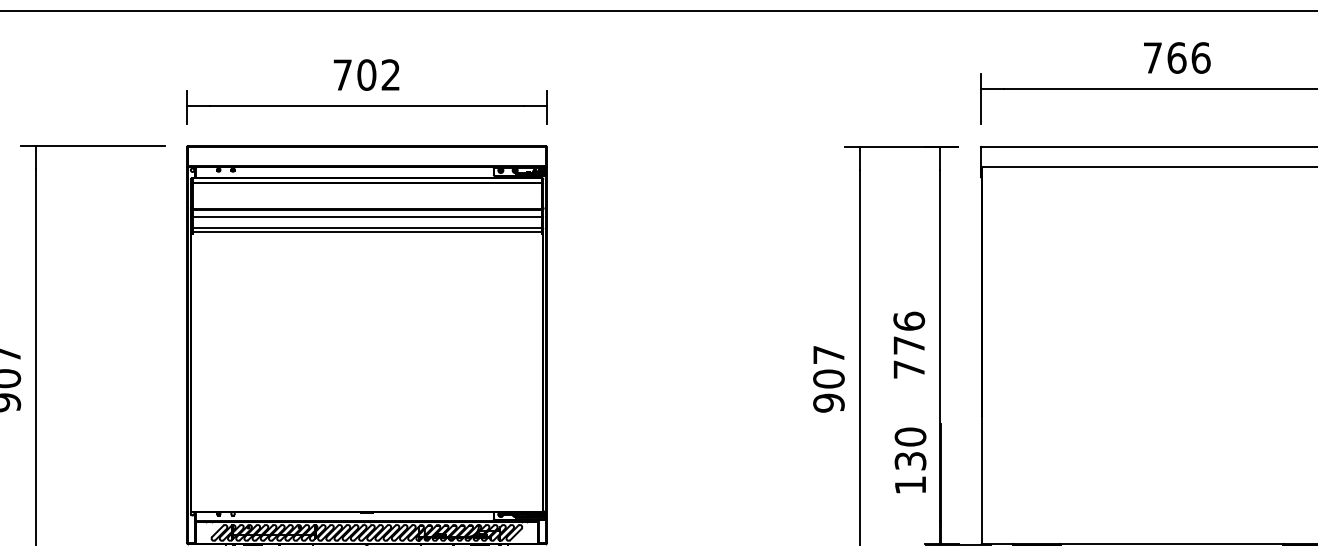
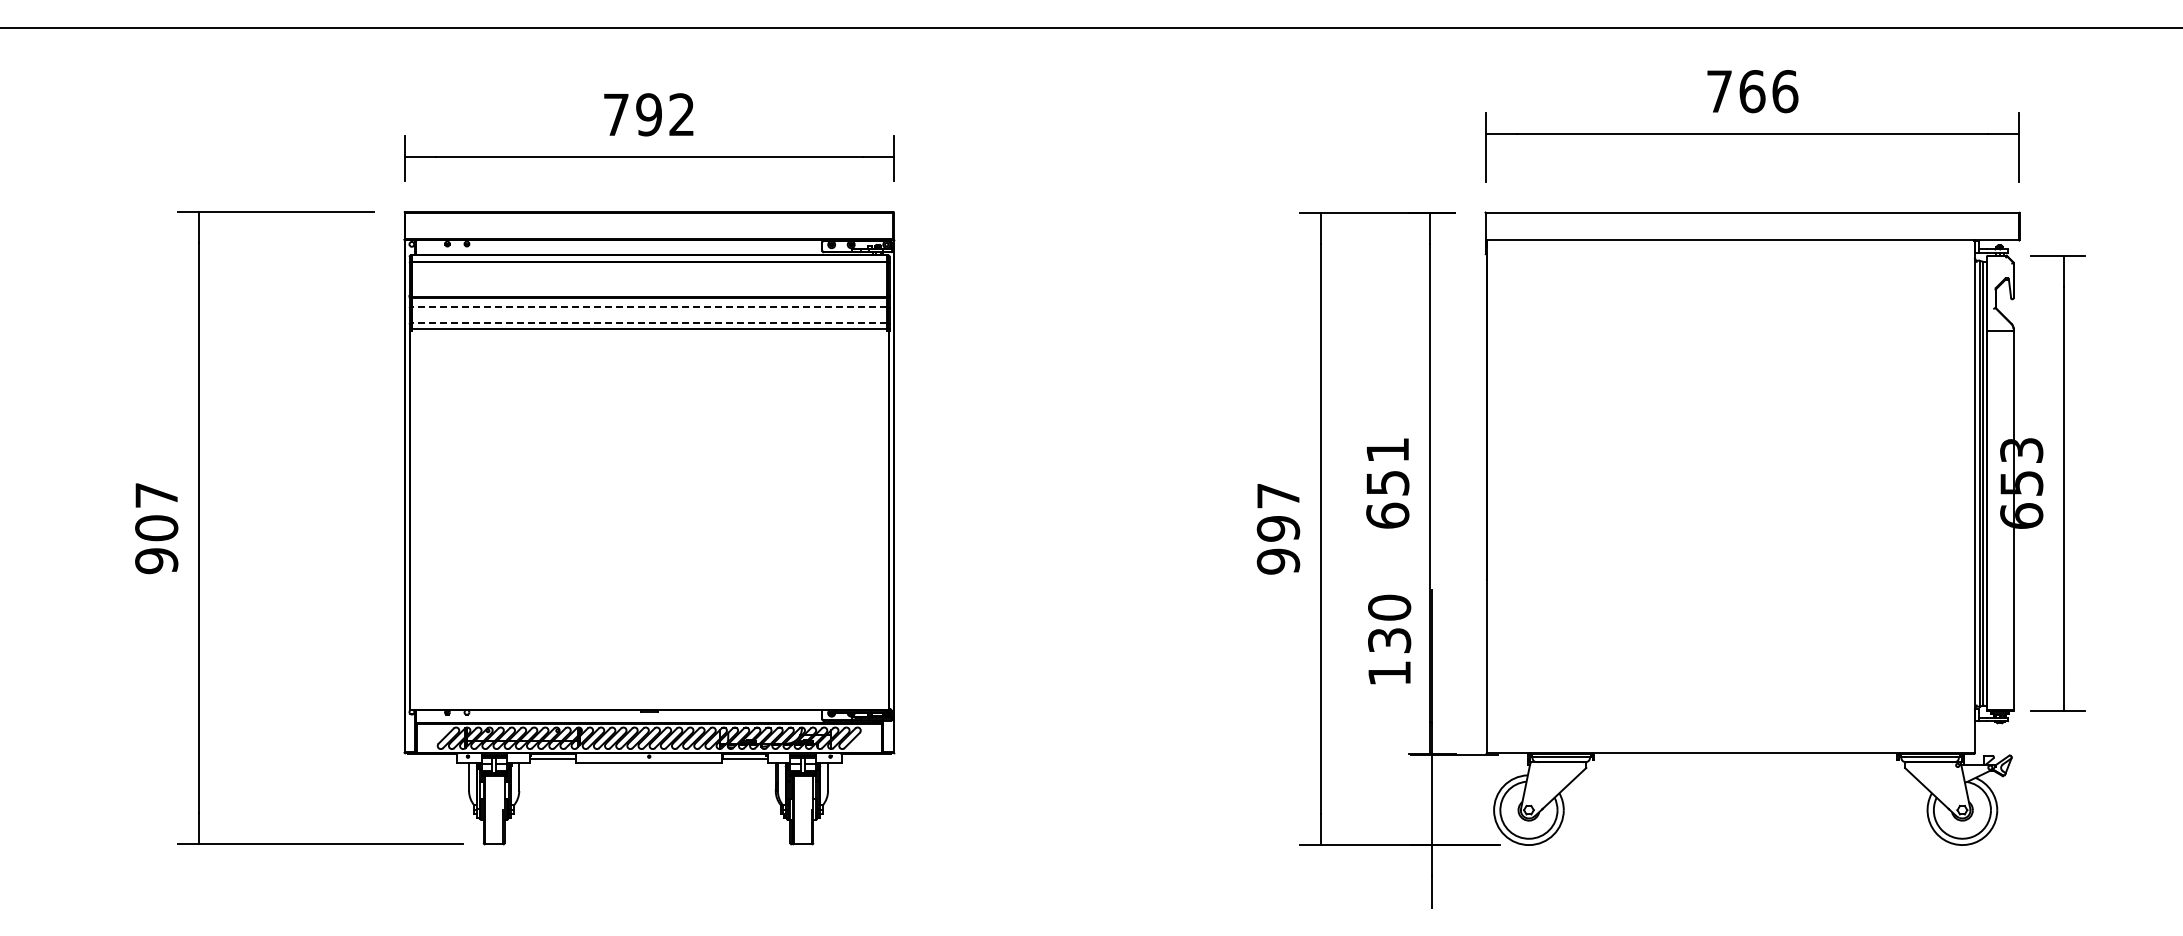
text: (367, 74) -> (649, 114), 702 -> 792
line: (367, 216) -> (649, 307), solid -> dashed
line: (367, 228) -> (649, 323), solid -> dashed
text: (909, 345) -> (1387, 482), 776 -> 651
text: (828, 378) -> (1278, 528), 907 -> 997

